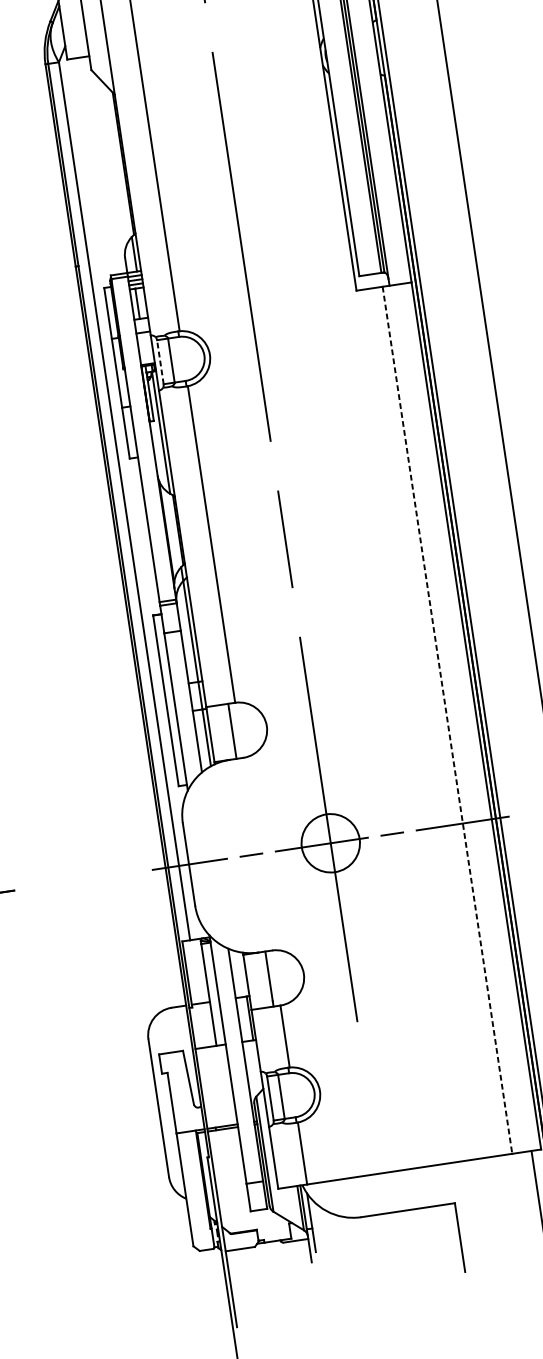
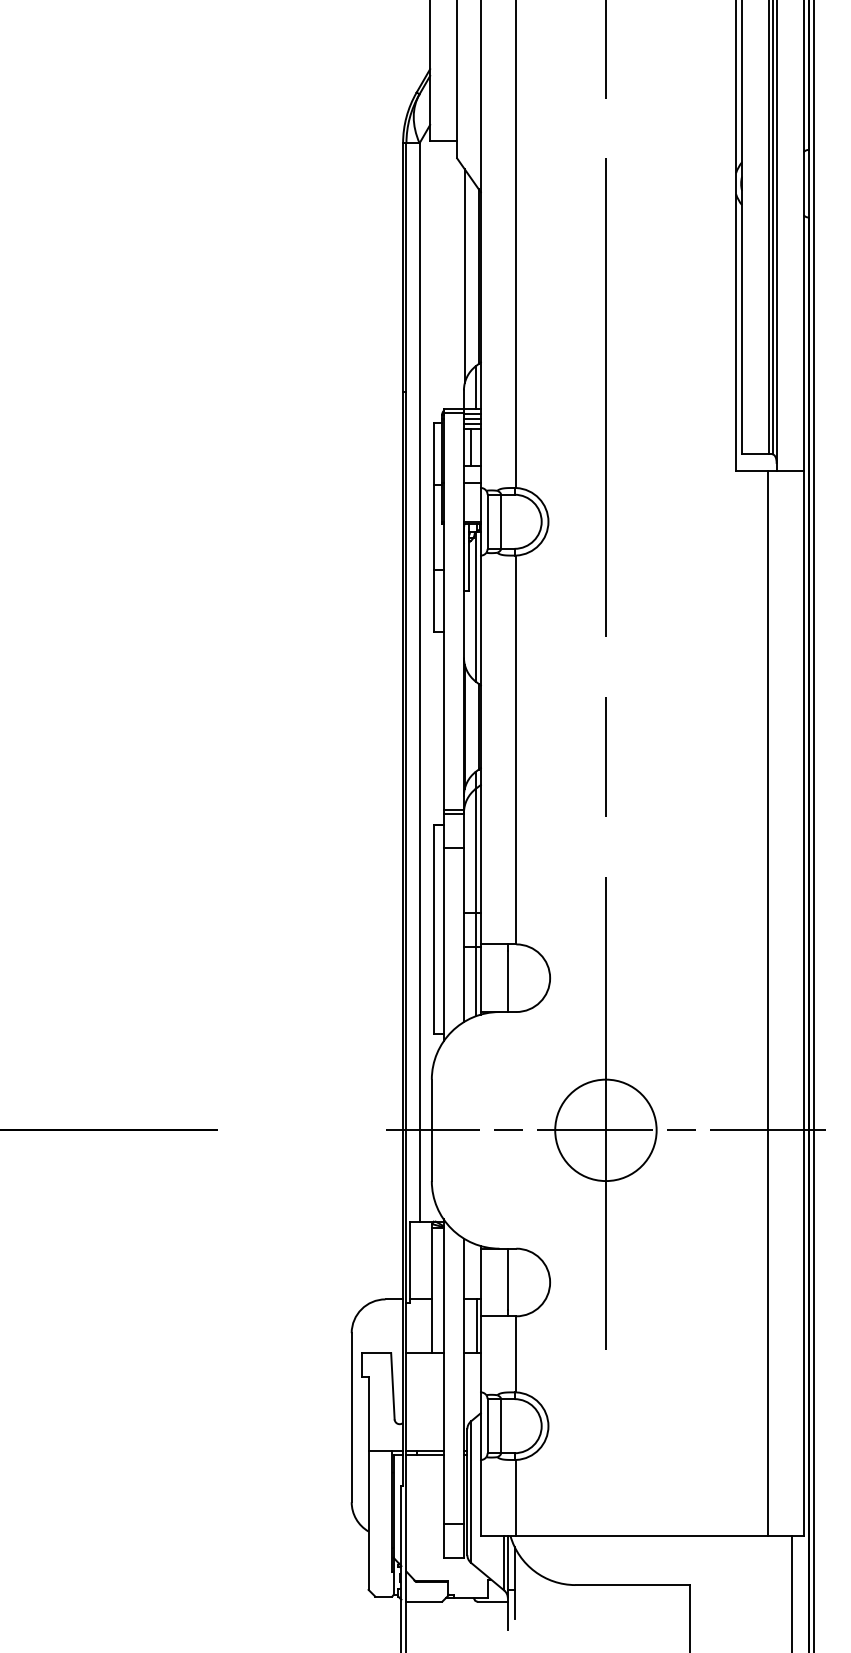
line: (111, 165) -> (464, 276), added
line: (160, 361) -> (487, 521), dashed -> solid
line: (447, 721) -> (768, 1004), dashed -> solid
circle: (330, 843) -> (605, 1130), size x1.43

